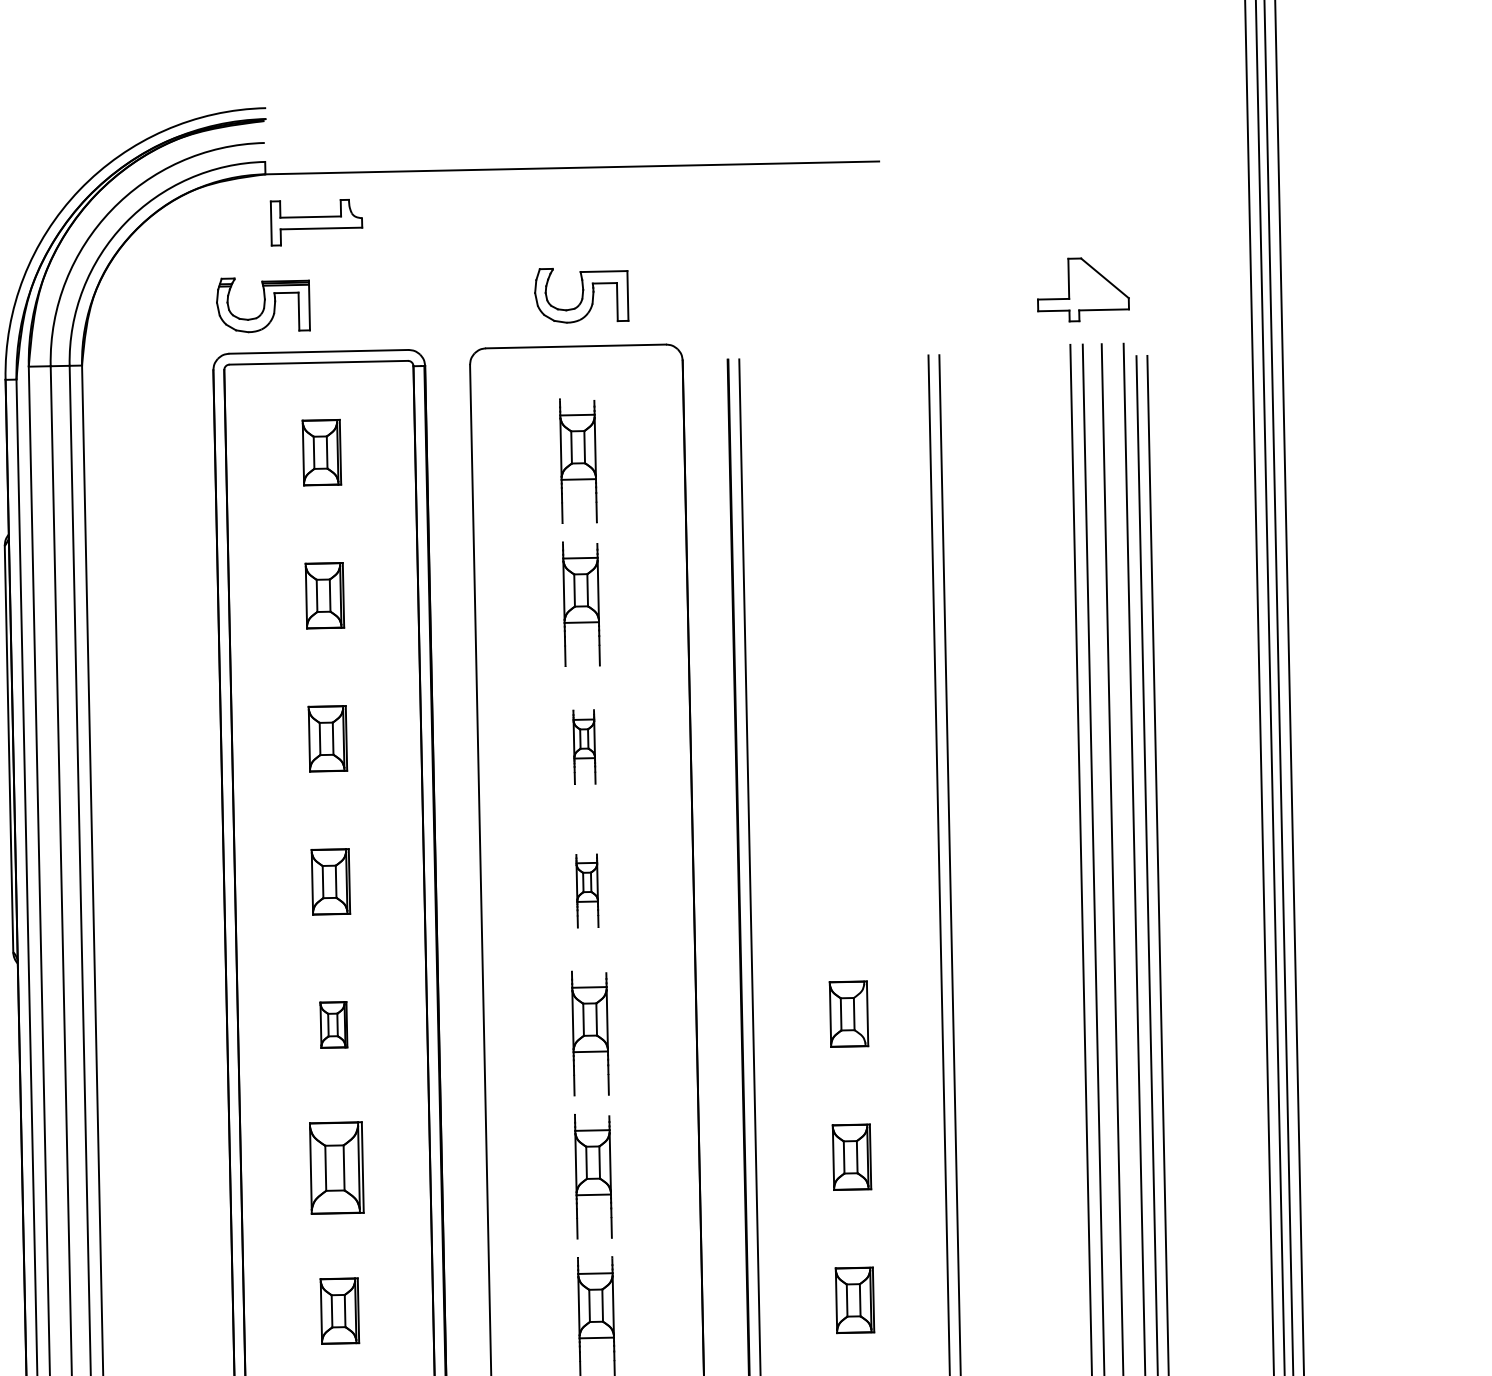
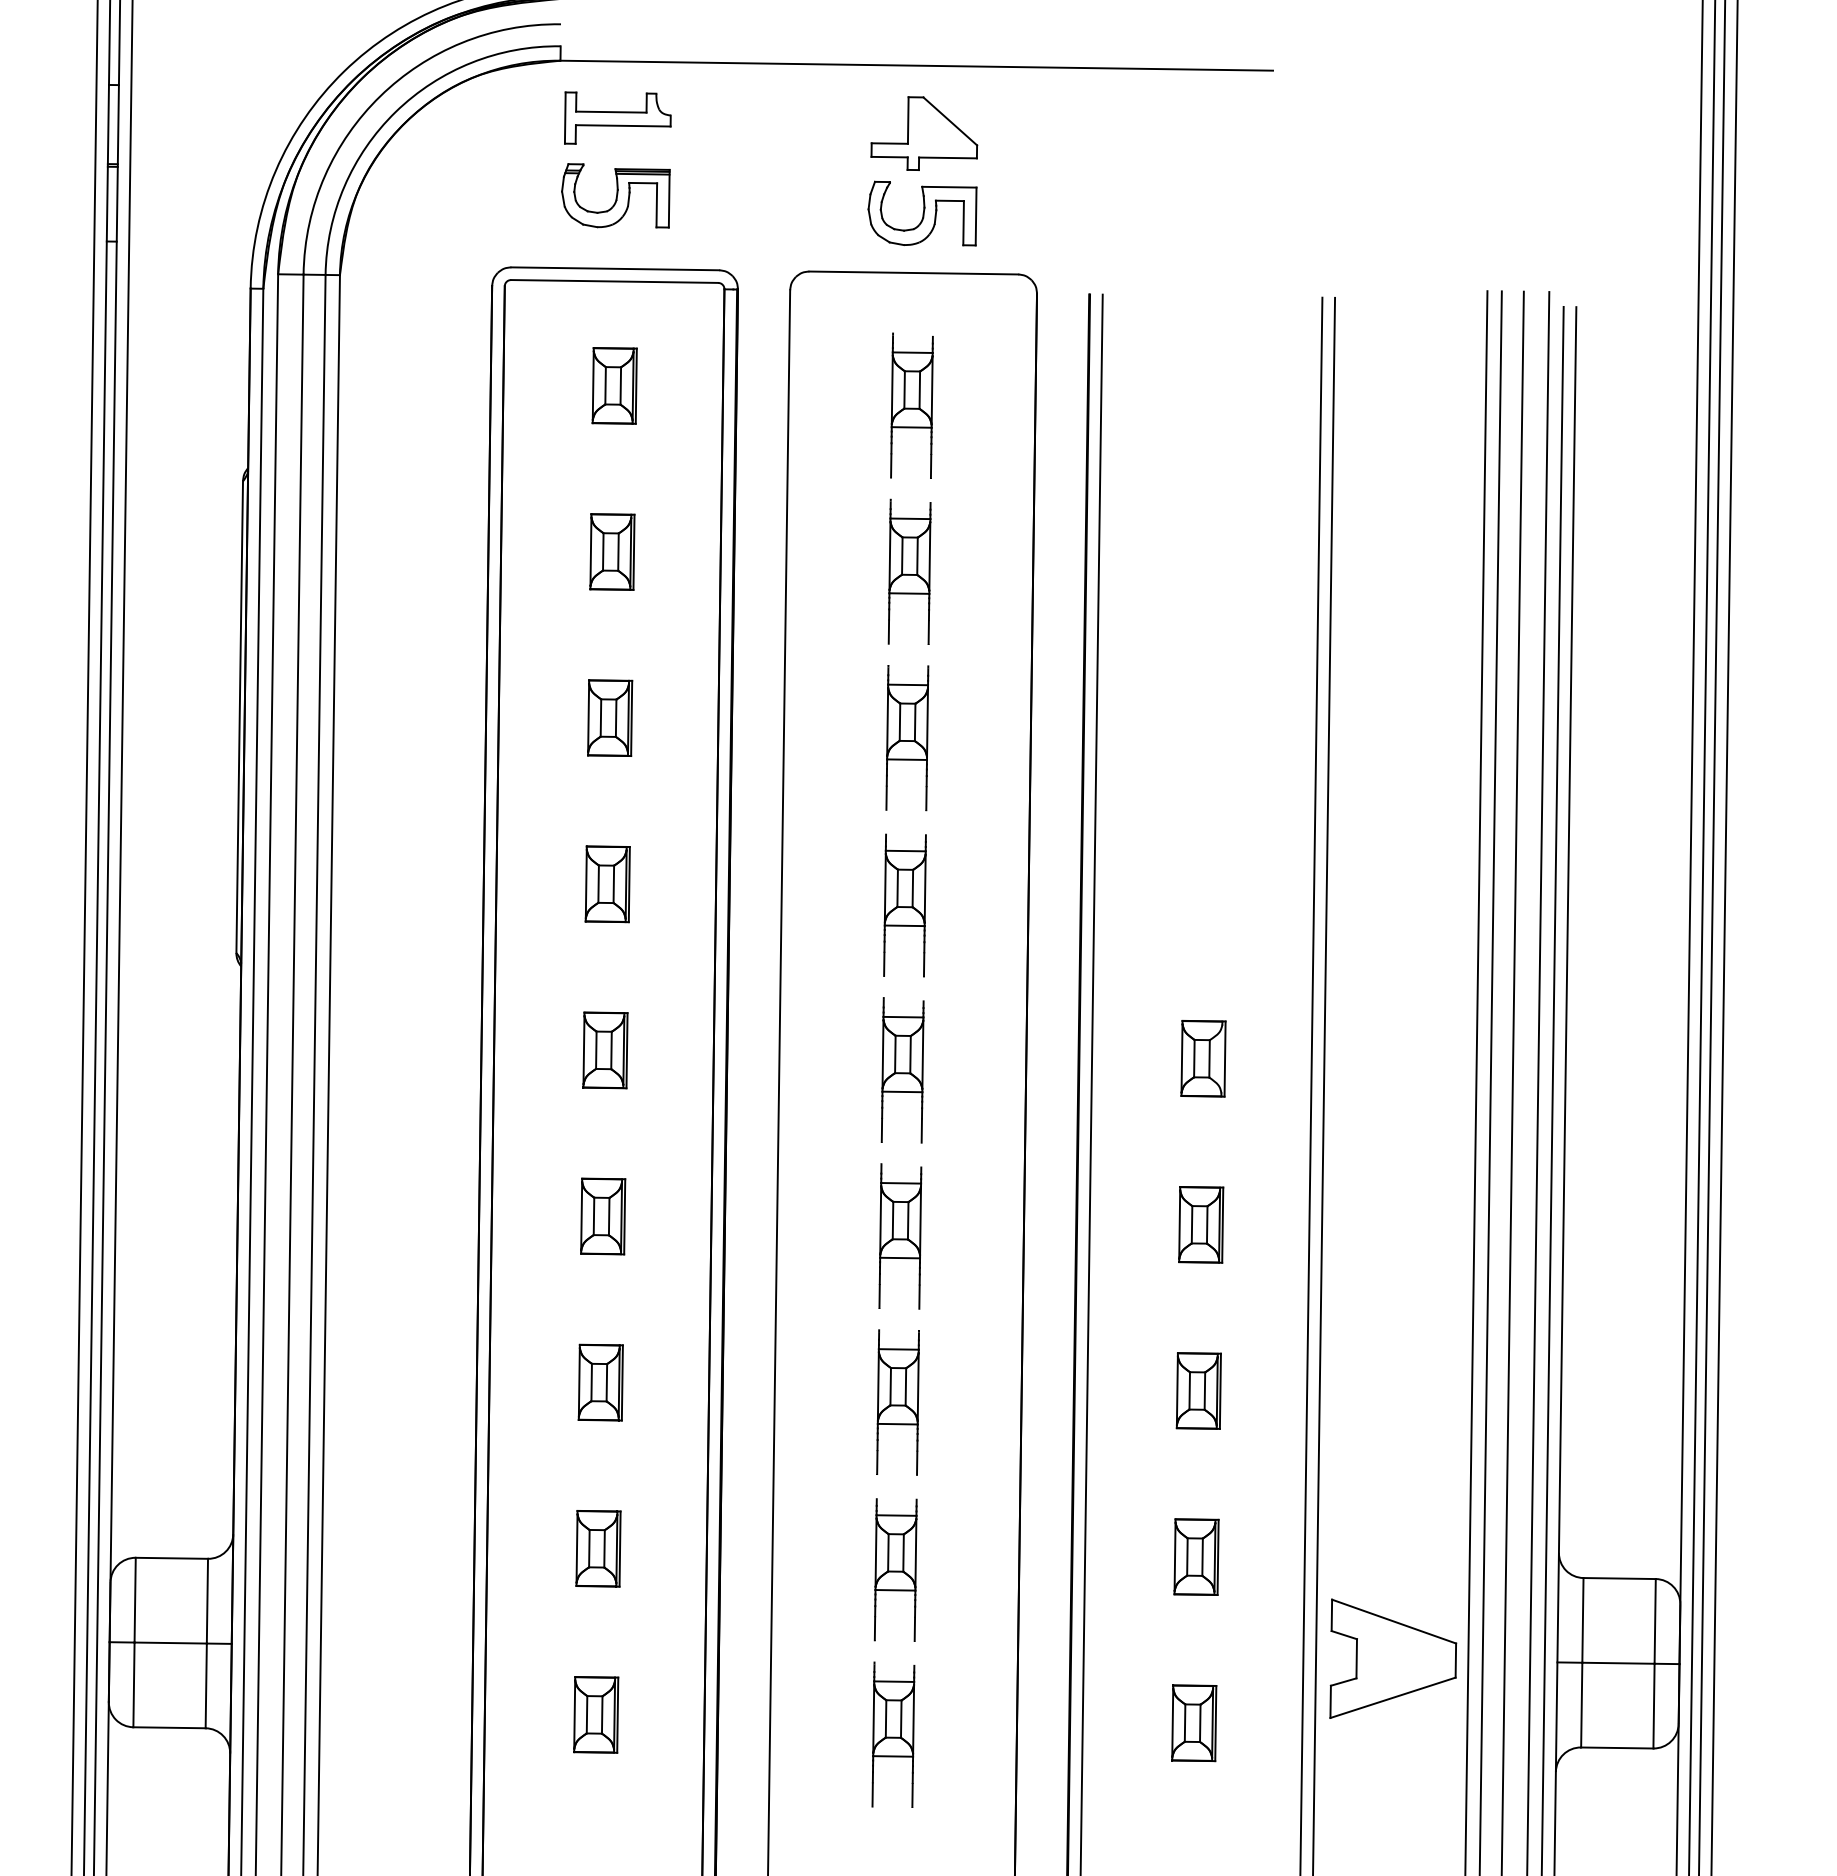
part: (1083, 289) -> (924, 133), moved
part: (263, 304) -> (615, 195), moved
part: (584, 747) -> (907, 738), size x1.67
part: (586, 891) -> (904, 905), size x1.67
part: (333, 1025) -> (605, 1050), size x1.43
part: (337, 1168) -> (603, 1216), size x0.71

